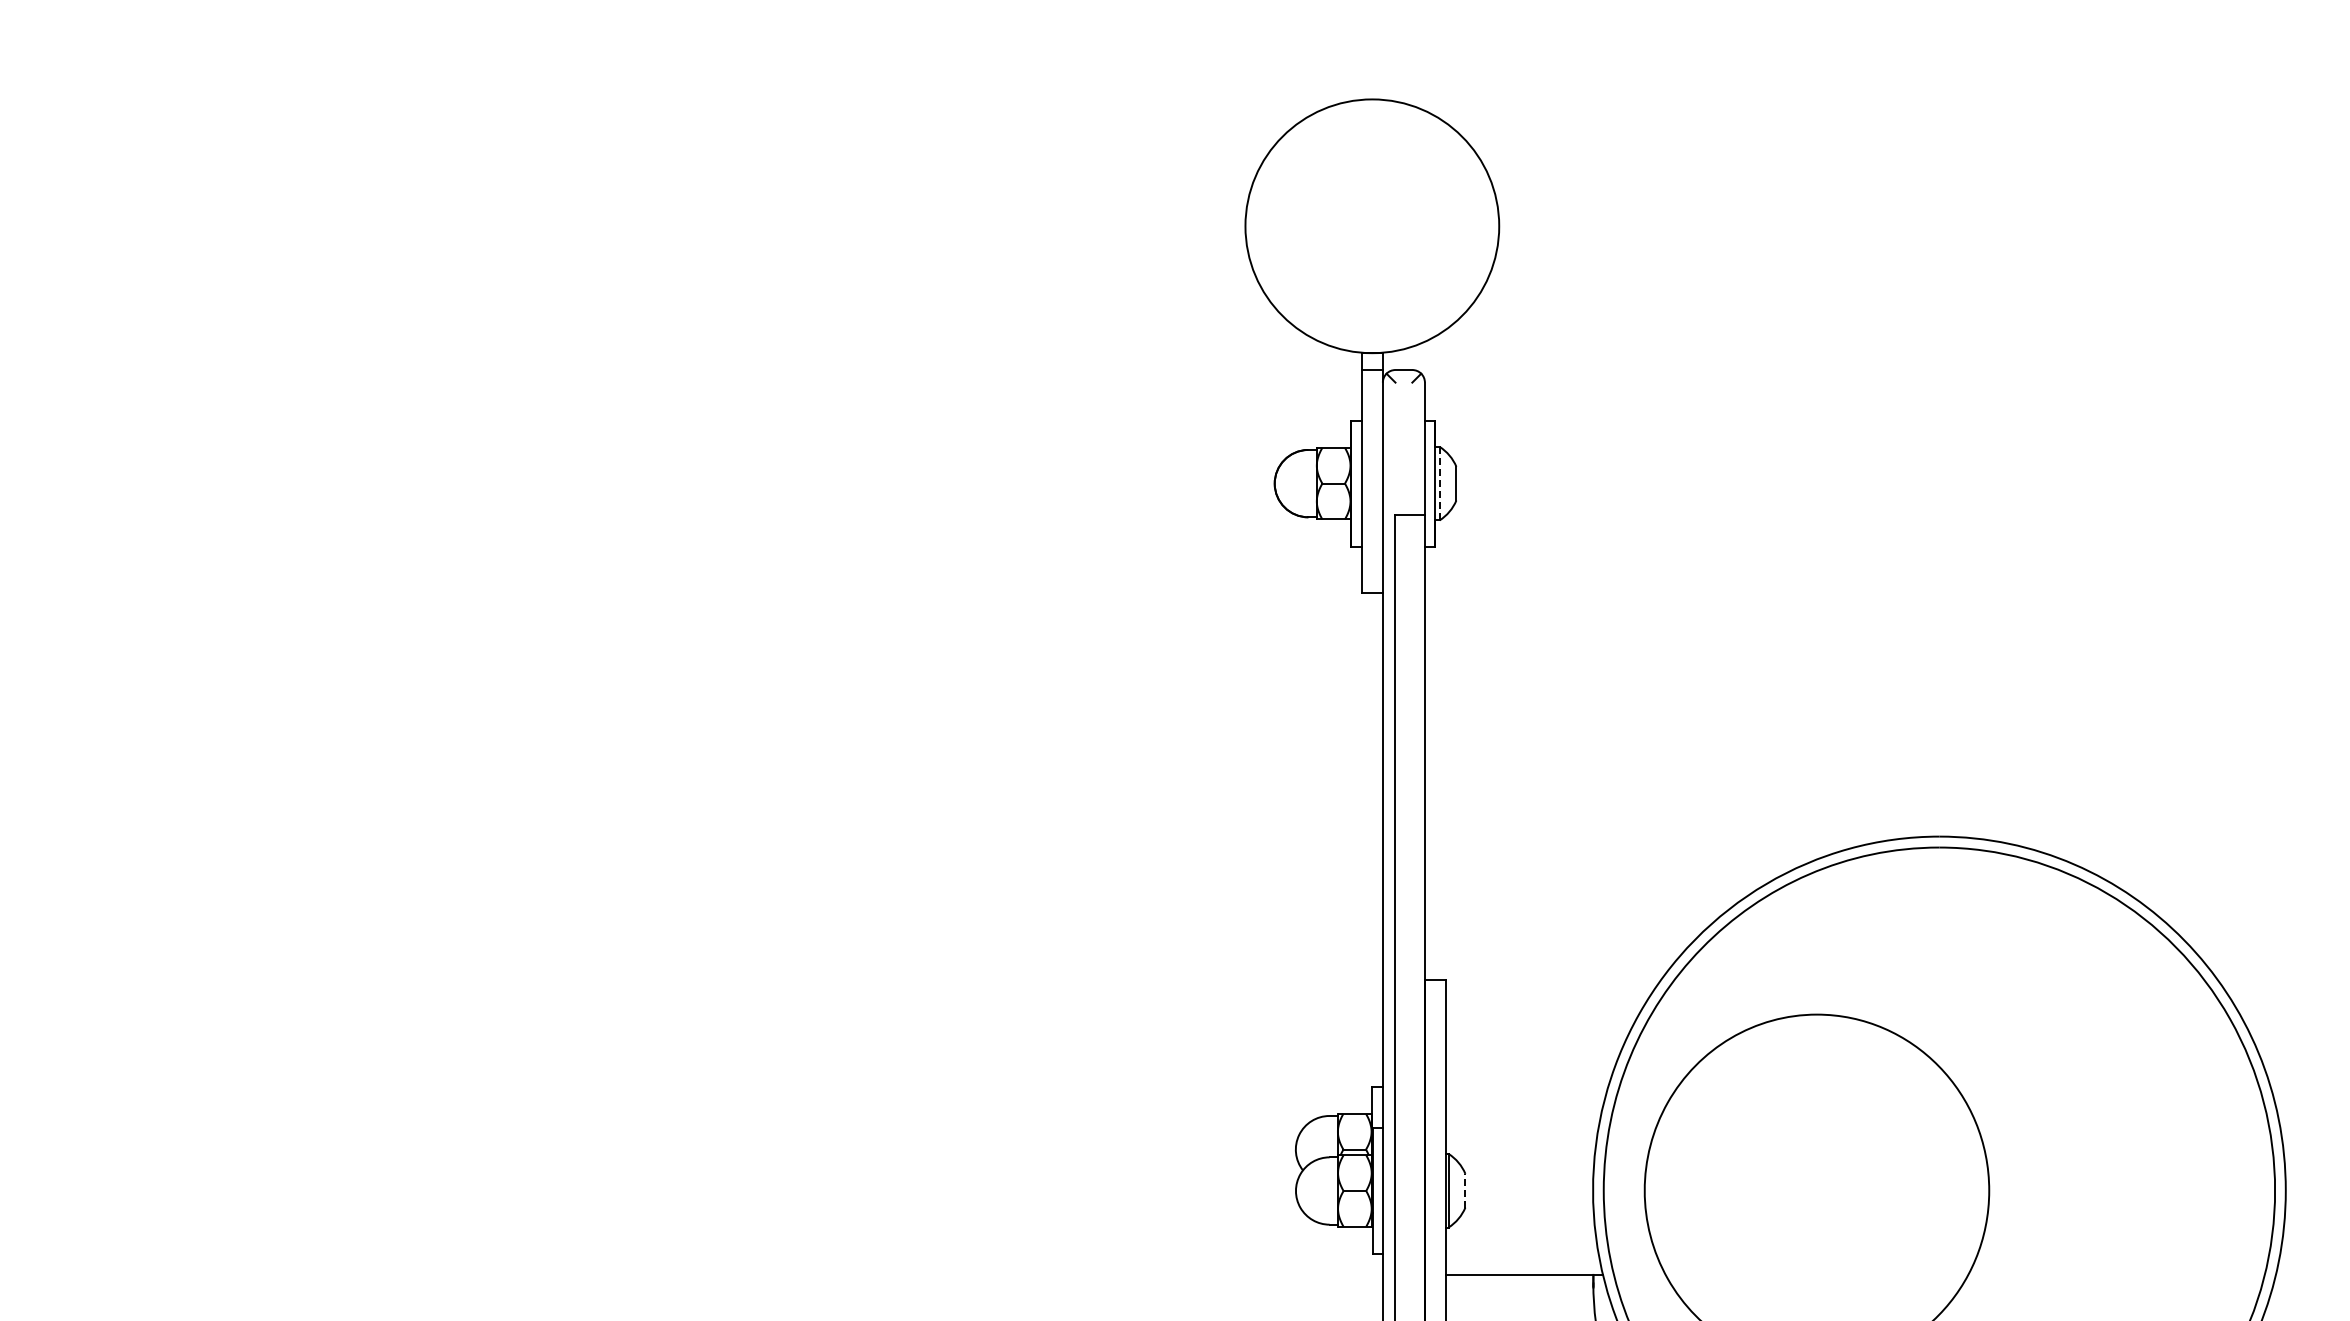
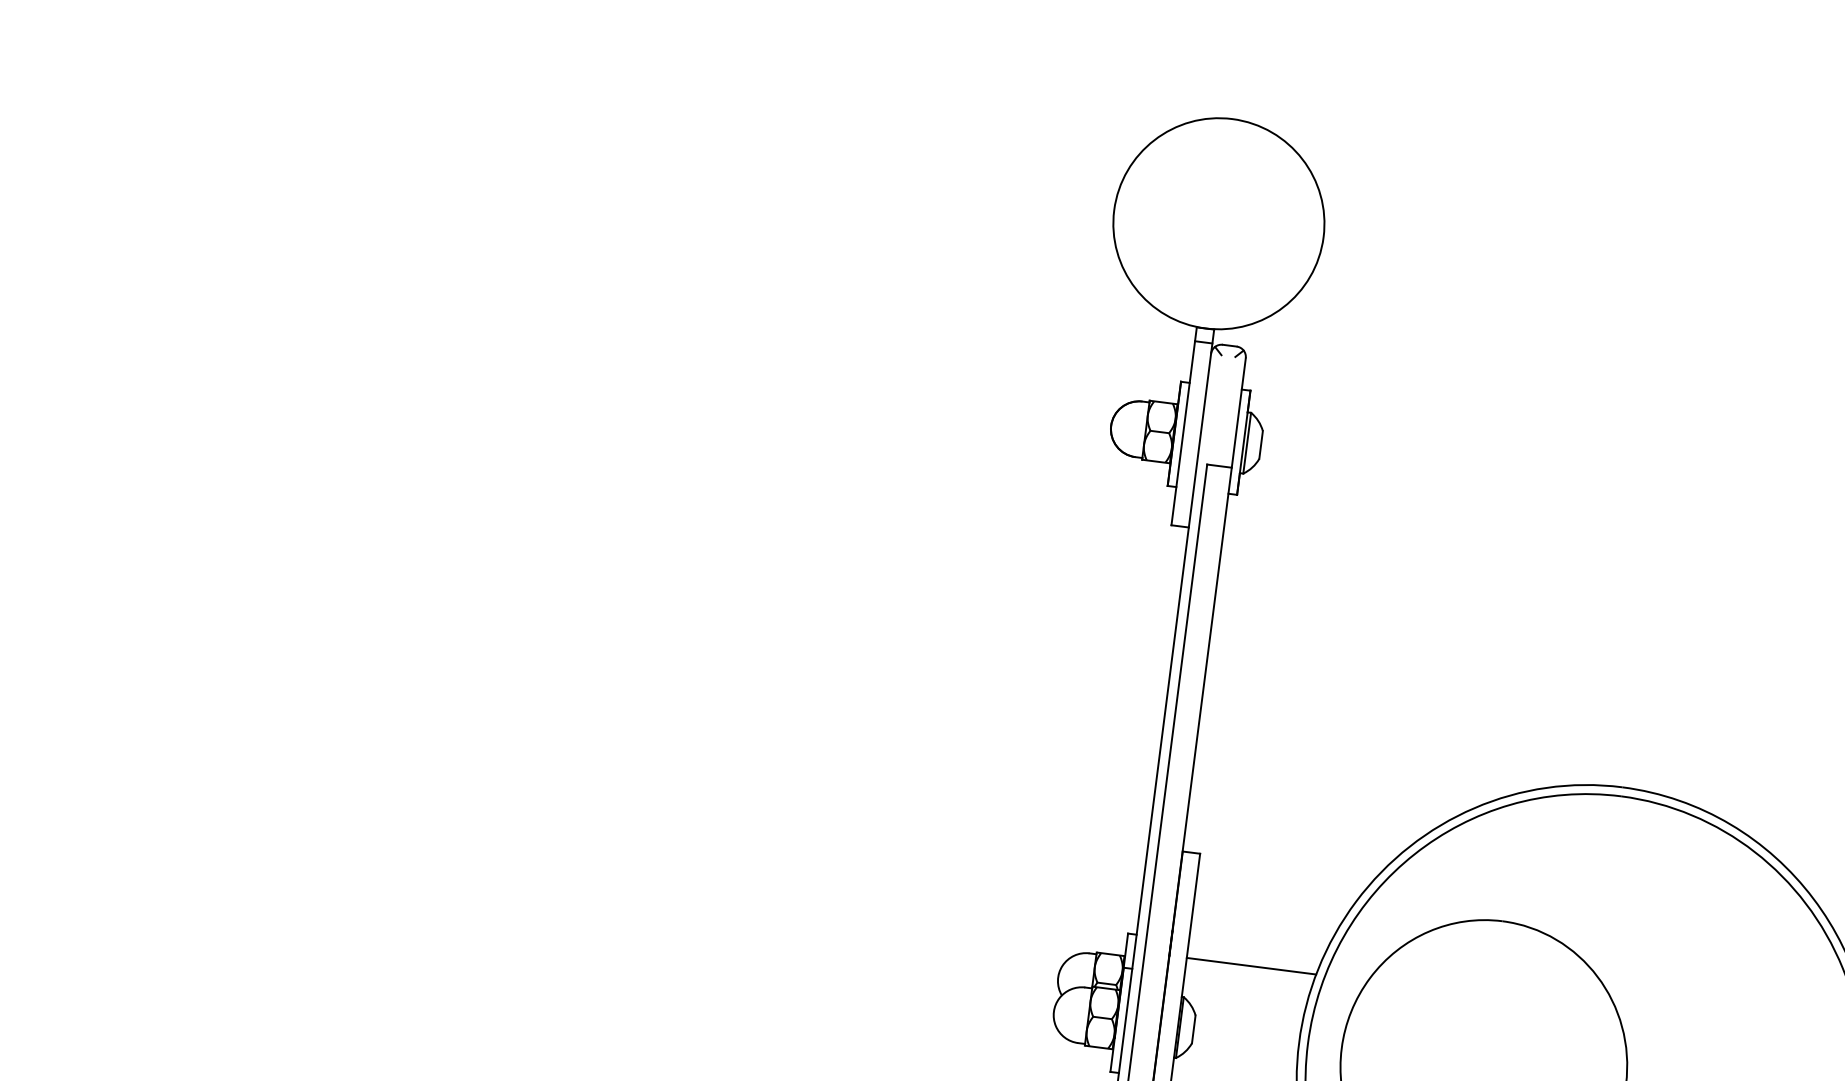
line: (1439, 483) -> (1247, 443), dashed -> solid
line: (1524, 1106) -> (1251, 966), added
line: (1465, 1190) -> (1193, 1029), dashed -> solid

